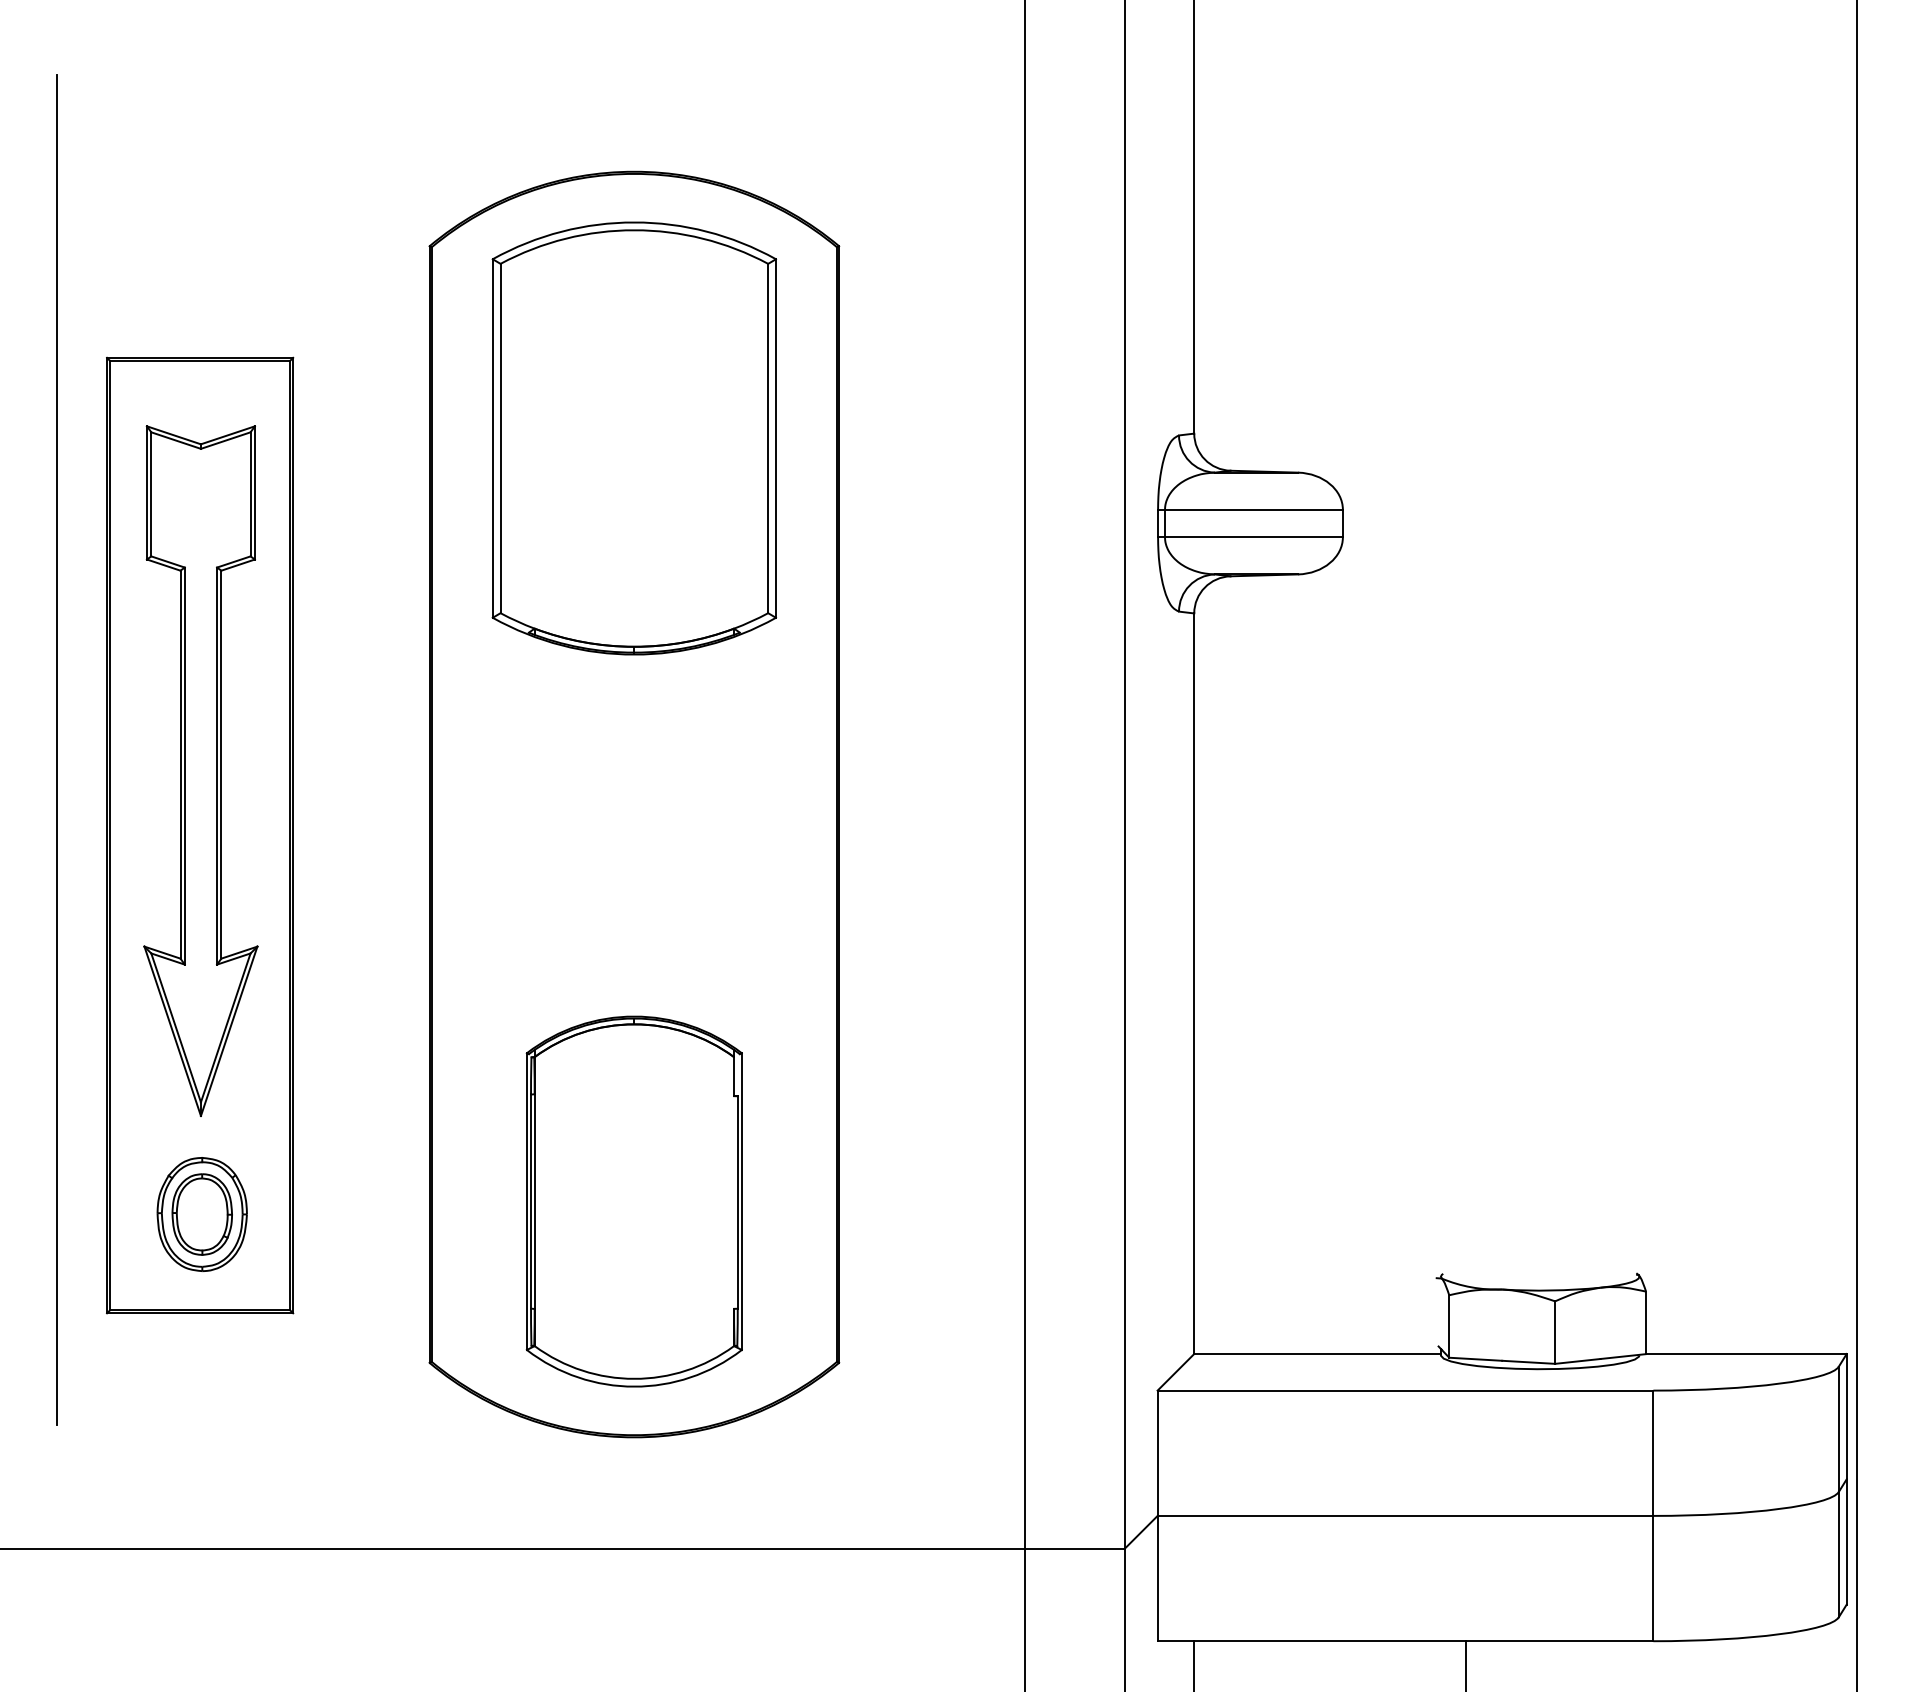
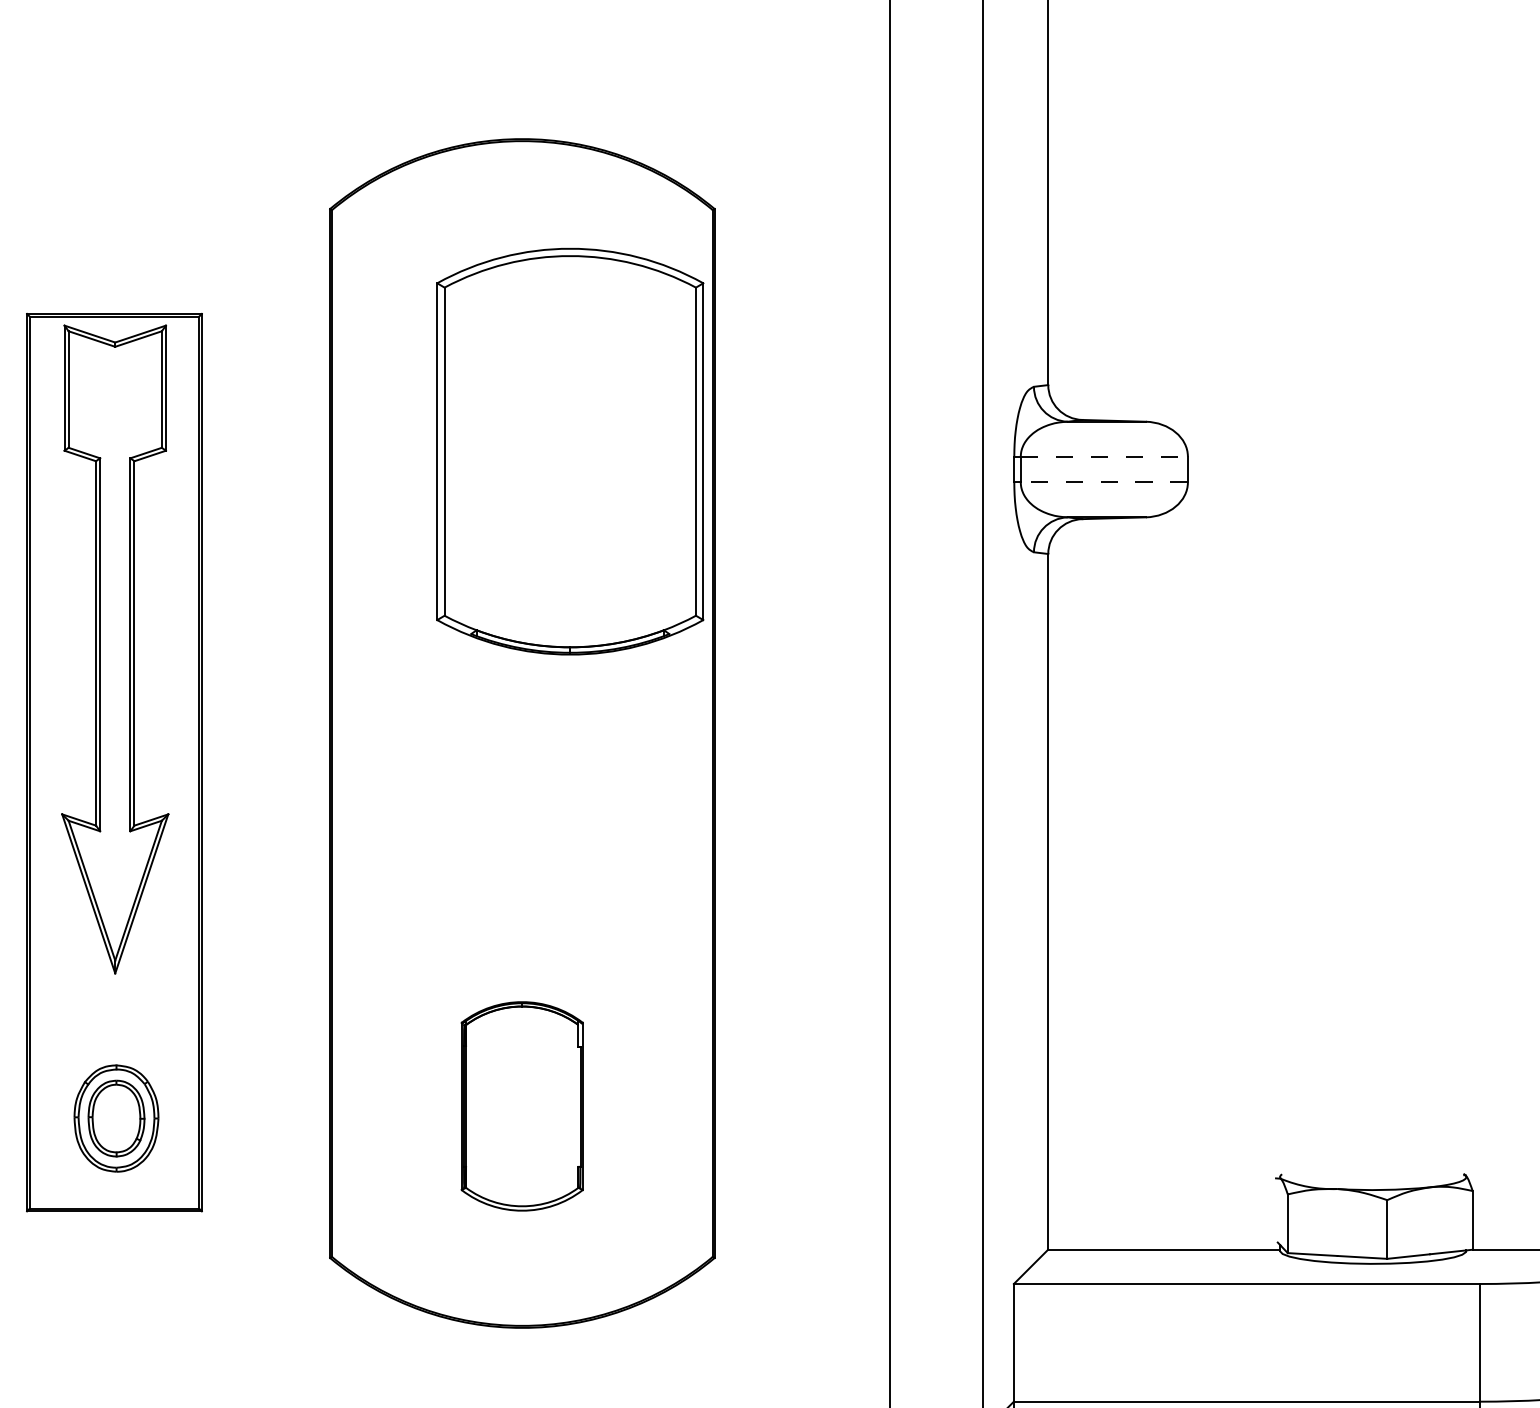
part: (633, 438) -> (569, 451), moved
line: (1253, 509) -> (1103, 456), solid -> dashed
line: (1253, 537) -> (1103, 482), solid -> dashed
part: (200, 770) -> (114, 648), moved
part: (633, 1201) -> (521, 1106), size x0.6

